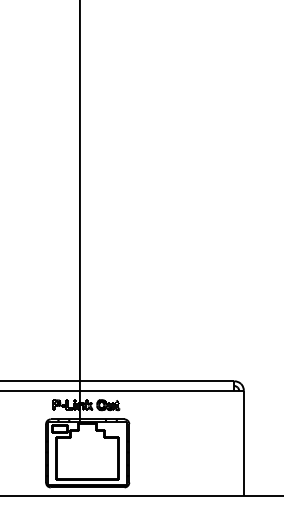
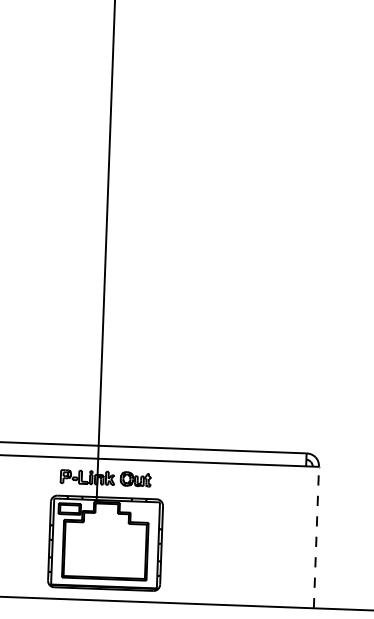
line: (243, 442) -> (315, 536), solid -> dashed

